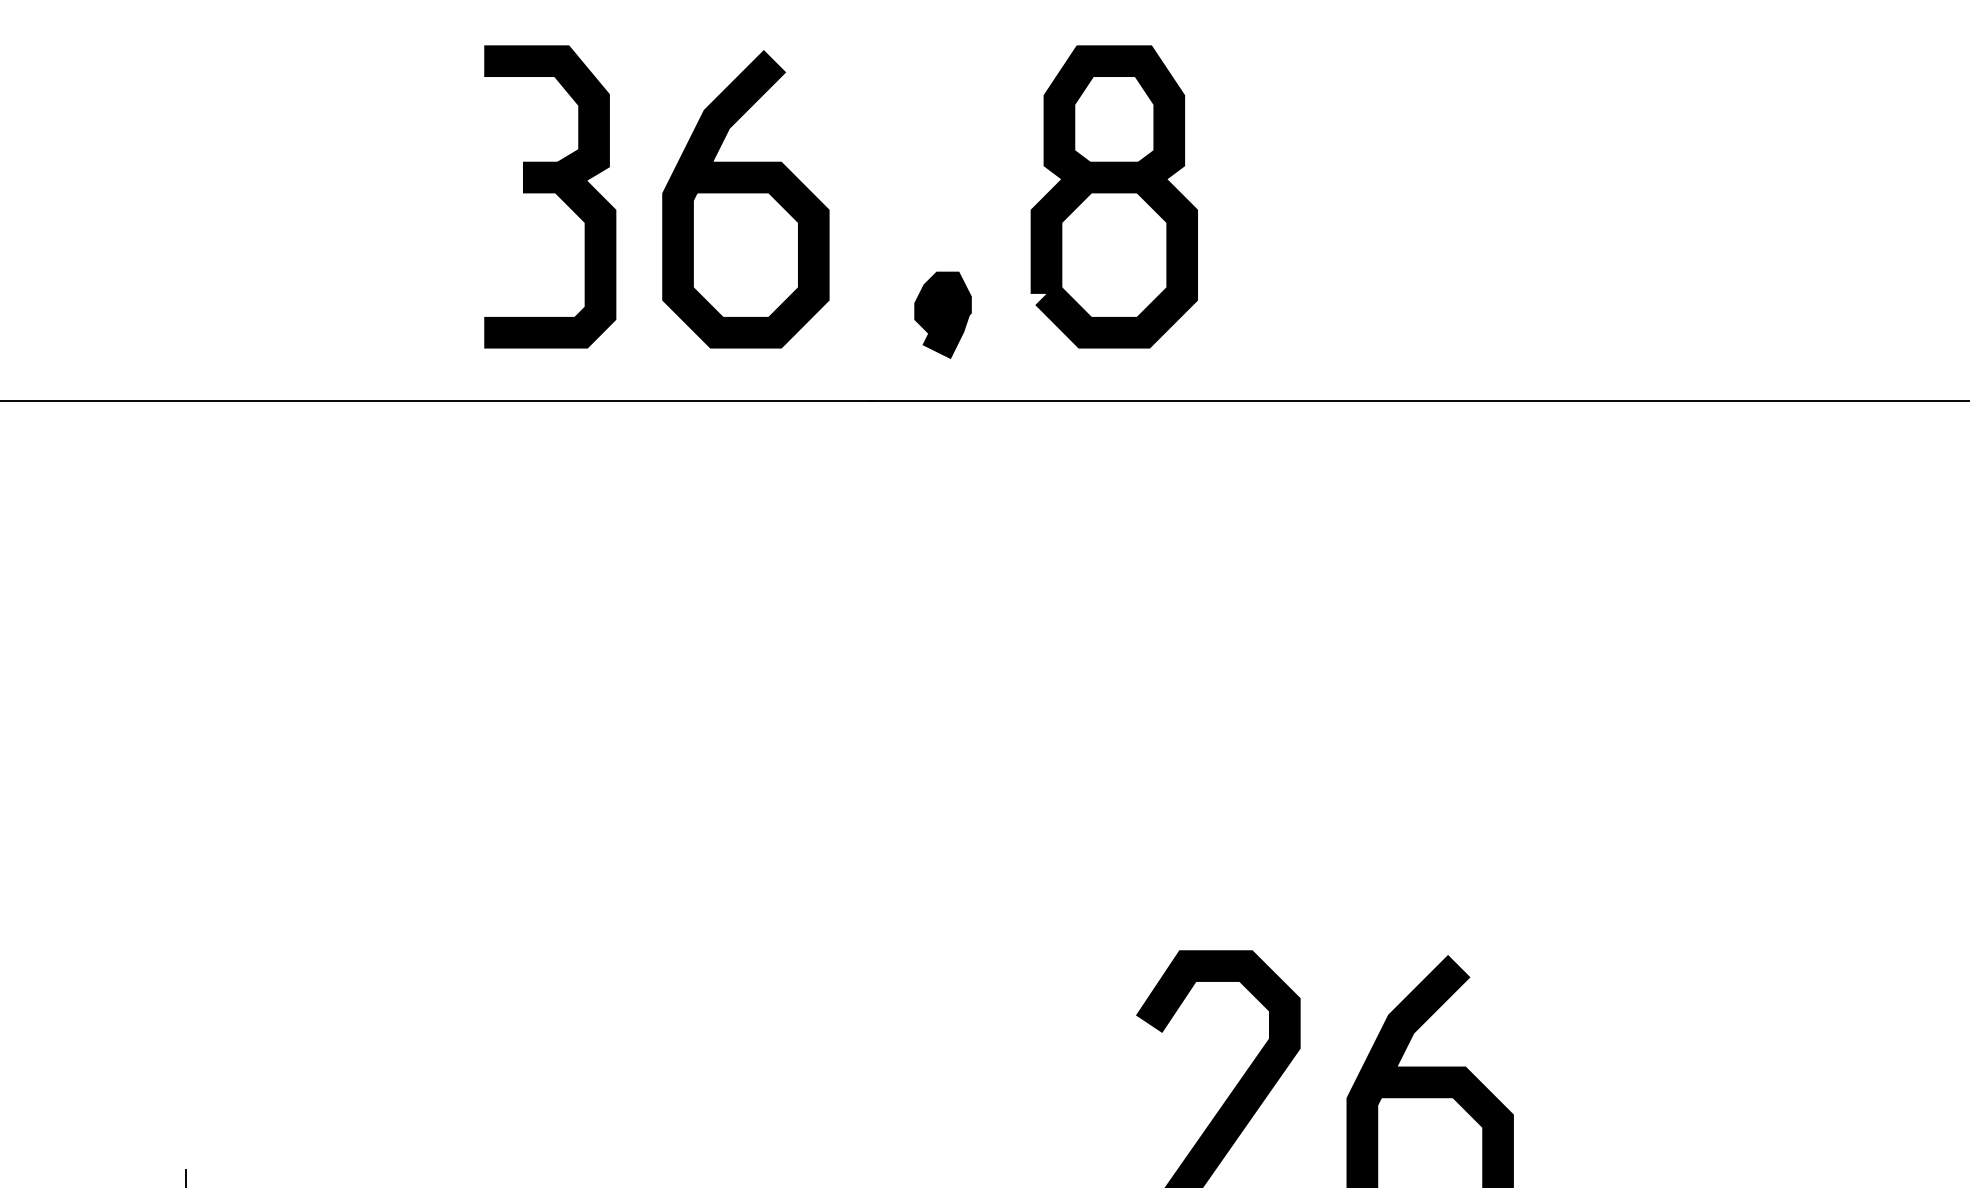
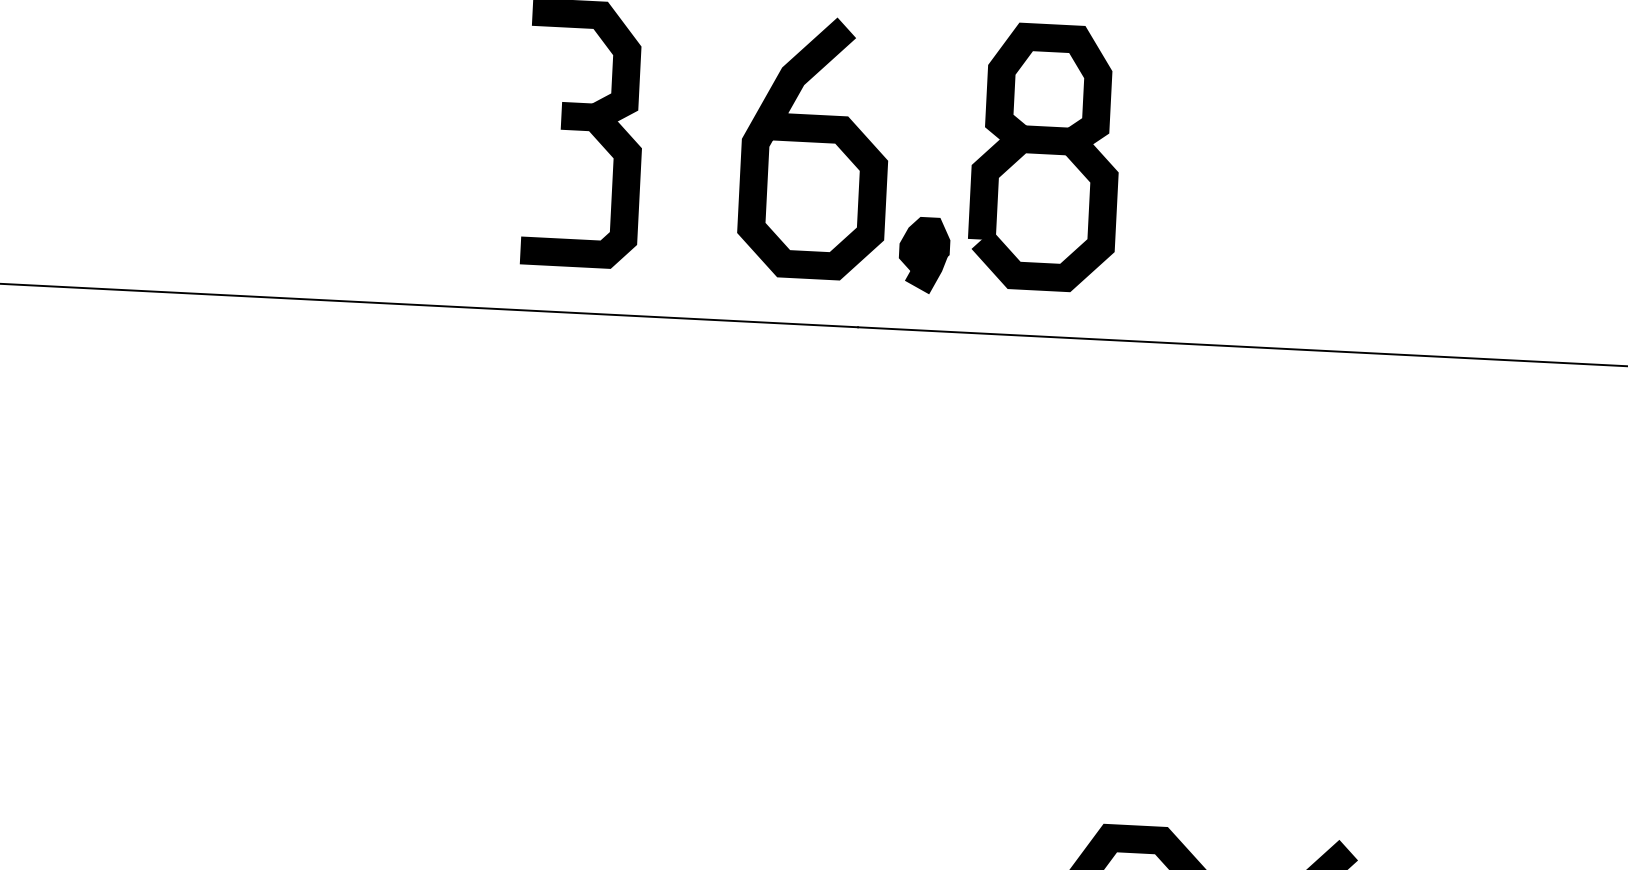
curve: (745, 193) -> (815, 142), moved
part: (1113, 196) -> (1045, 157), moved

